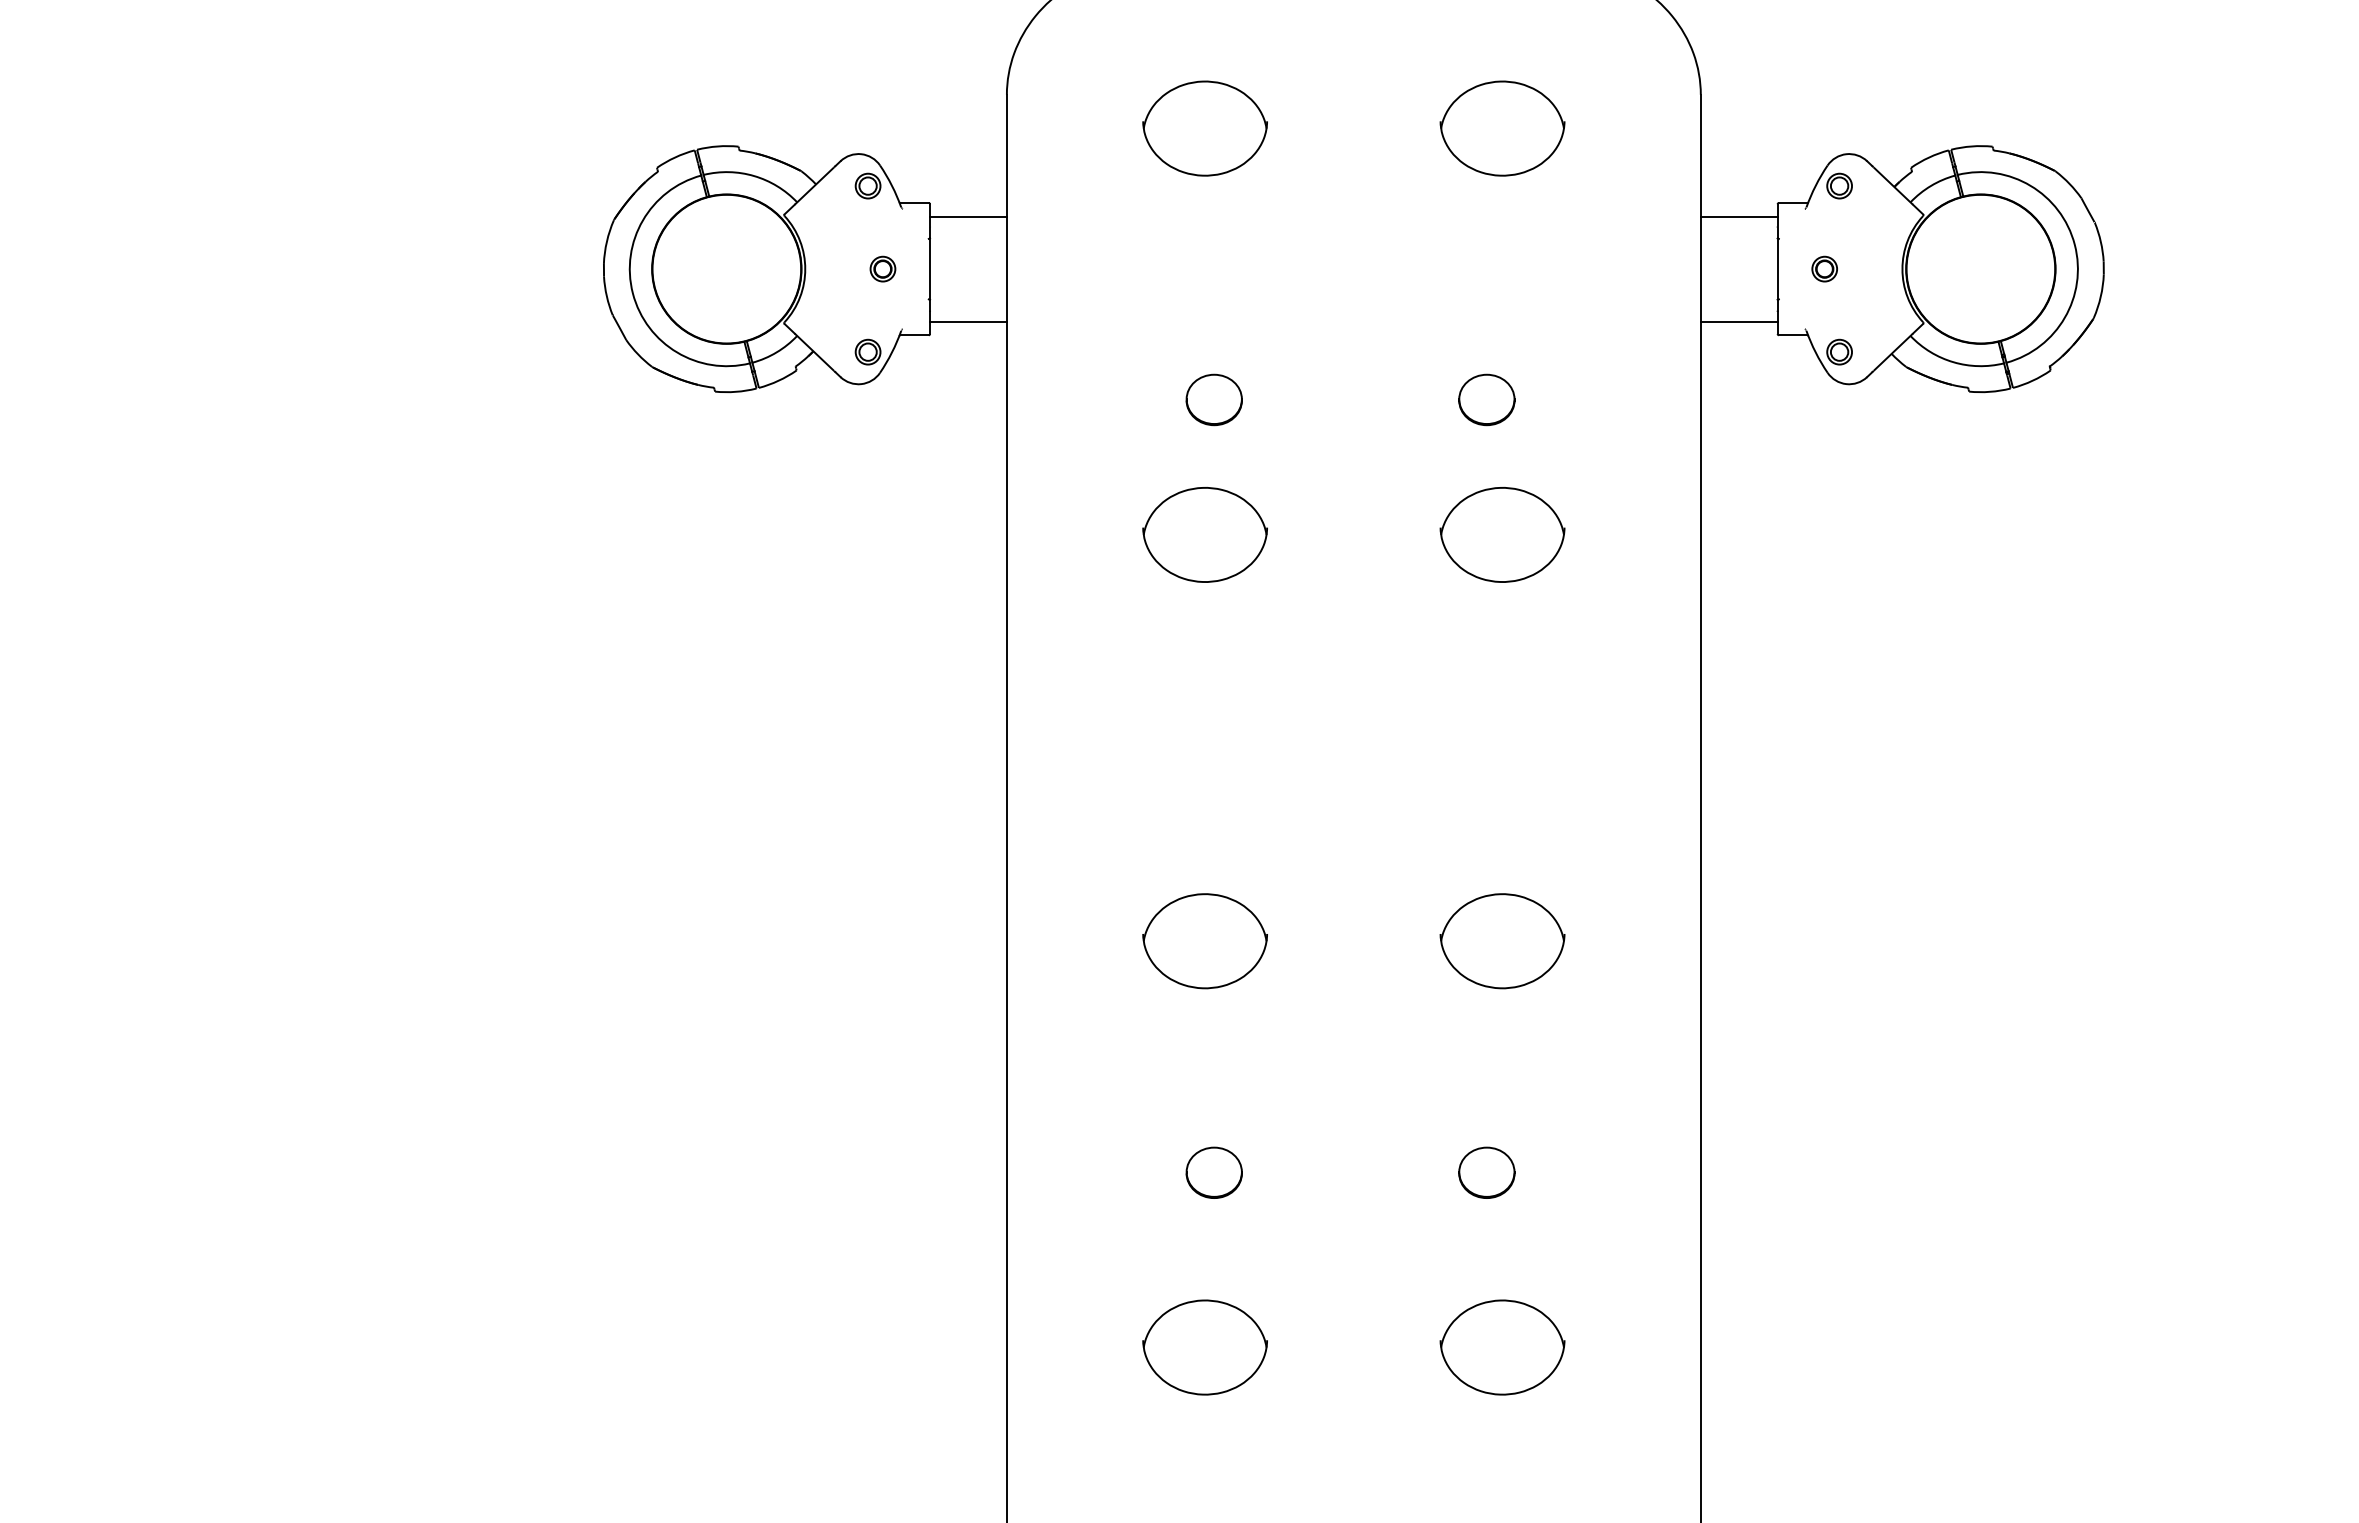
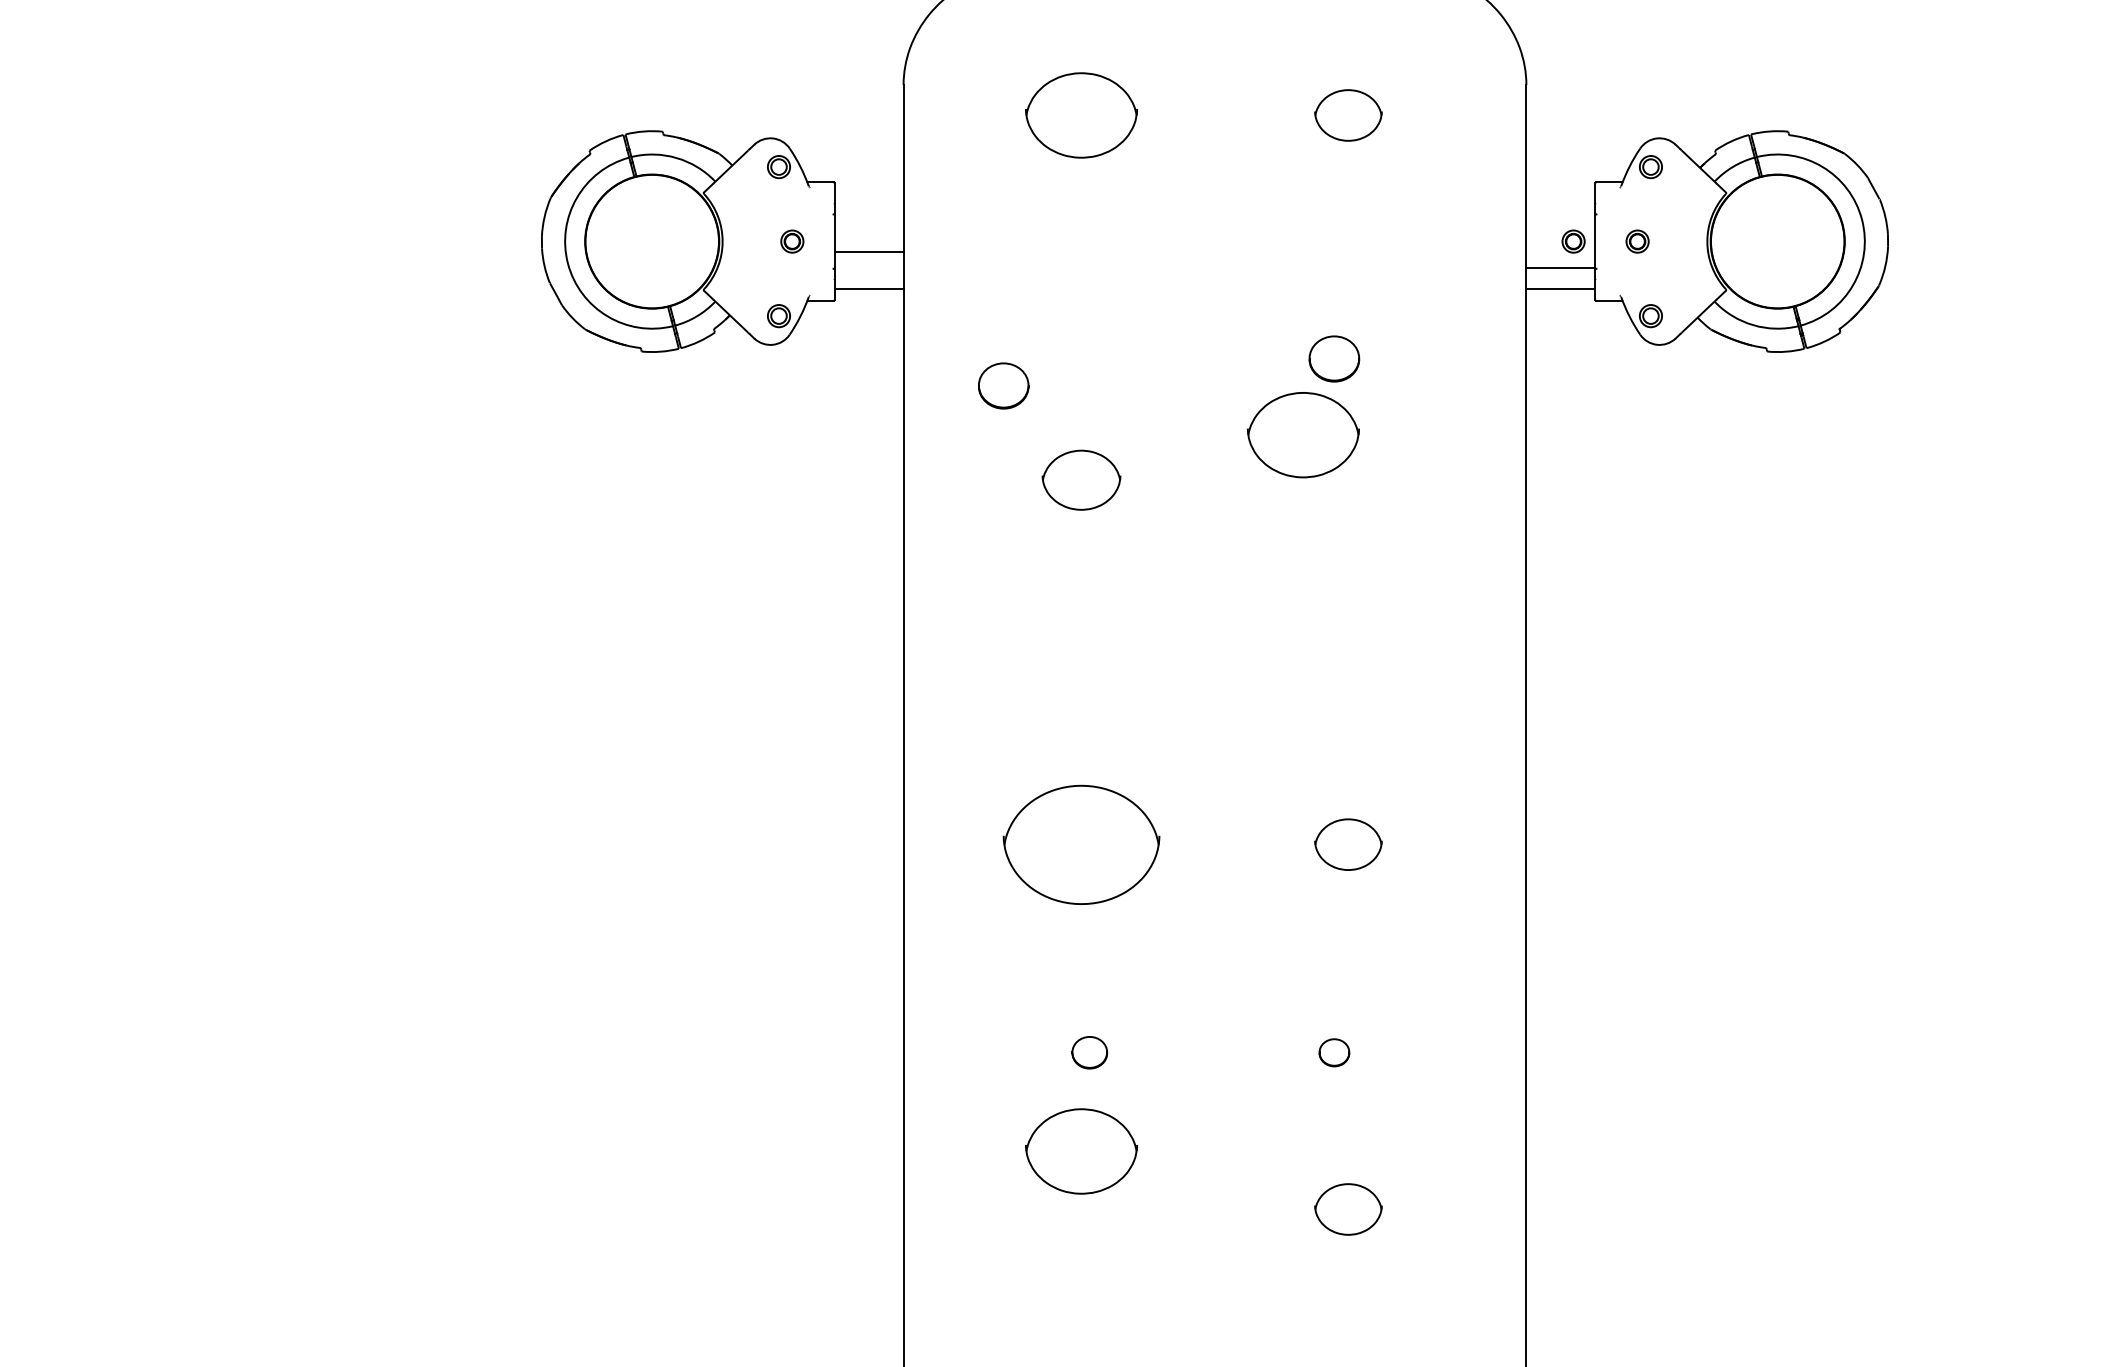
part: (1502, 128) -> (1348, 115), size x0.6
line: (967, 216) -> (868, 252), moved
line: (1738, 216) -> (1560, 268), moved
part: (1753, 269) -> (1573, 241), added
part: (1214, 399) -> (1003, 385), moved
part: (1205, 535) -> (1081, 480), size x0.7
part: (1502, 535) -> (1303, 435), moved
part: (1205, 940) -> (1081, 844), size x1.4
part: (1502, 940) -> (1348, 844), size x0.6
part: (1214, 1172) -> (1089, 1052), size x0.7
part: (1487, 1172) -> (1334, 1052), size x0.6
part: (1205, 1347) -> (1081, 1151), moved
part: (1502, 1347) -> (1348, 1209), size x0.6

